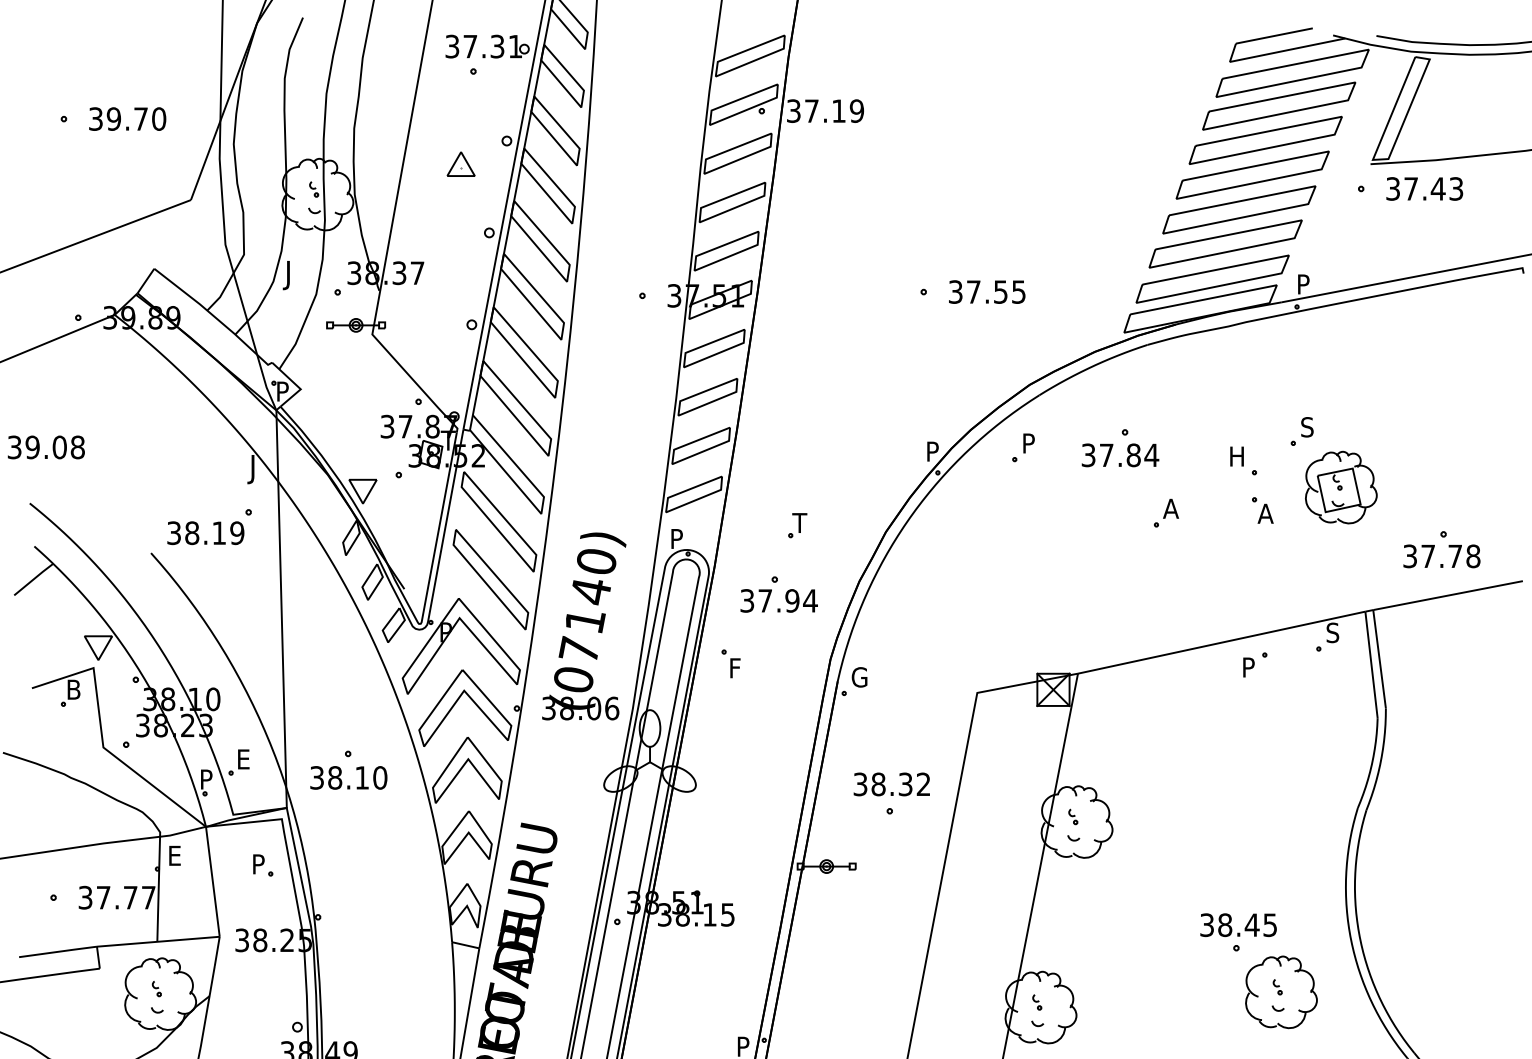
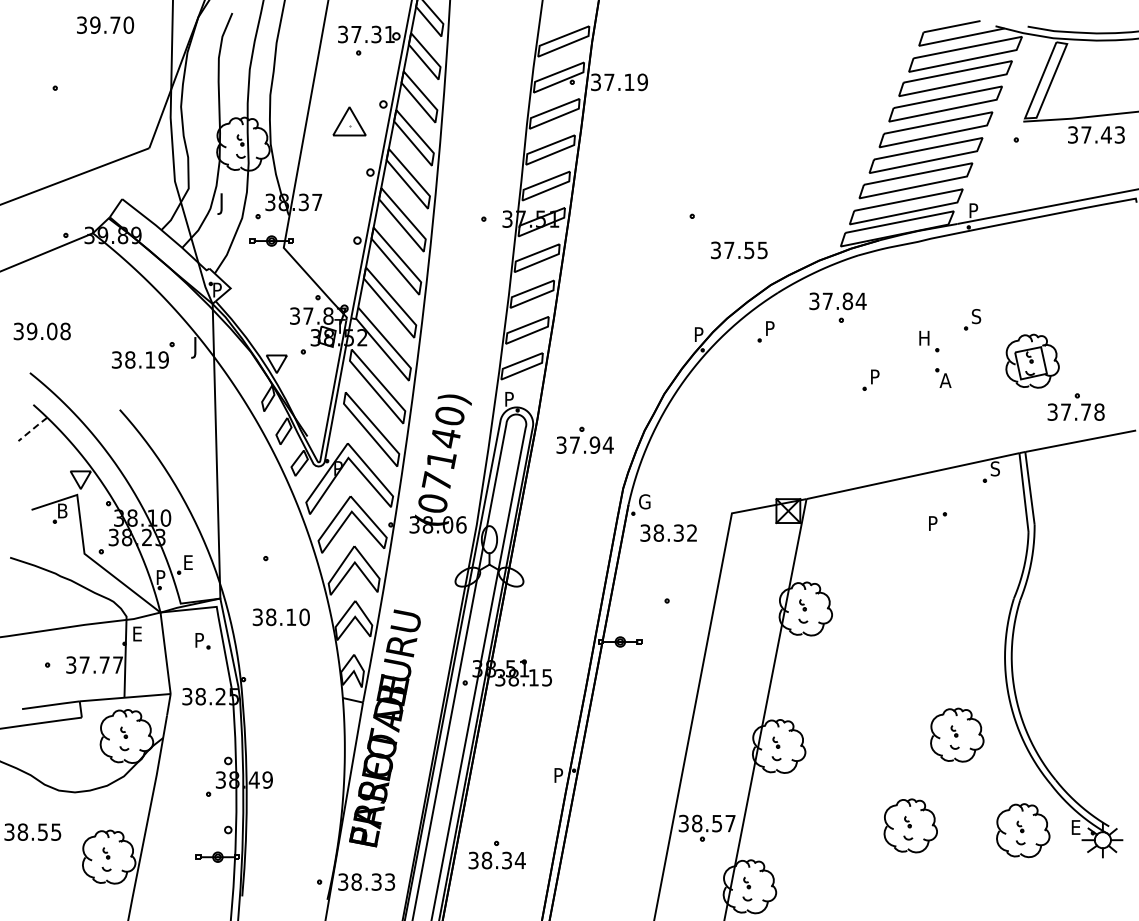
text: (127, 118) -> (105, 24), moved
part: (461, 164) -> (349, 121), size x1.6
text: (1424, 188) -> (1096, 134), moved
text: (987, 292) -> (739, 250), moved
text: (1119, 455) -> (837, 301), moved
part: (1341, 486) -> (1032, 360), moved
text: (1171, 508) -> (875, 376), A -> P
part: (797, 525) -> (598, 389), removed
part: (210, 527) -> (143, 355), moved
line: (33, 579) -> (32, 429), solid -> dashed
part: (731, 663) -> (549, 491), removed
part: (1254, 664) -> (937, 521), moved
text: (347, 778) -> (280, 617), moved
text: (891, 783) -> (668, 532), moved
part: (1238, 932) -> (925, 690), removed

